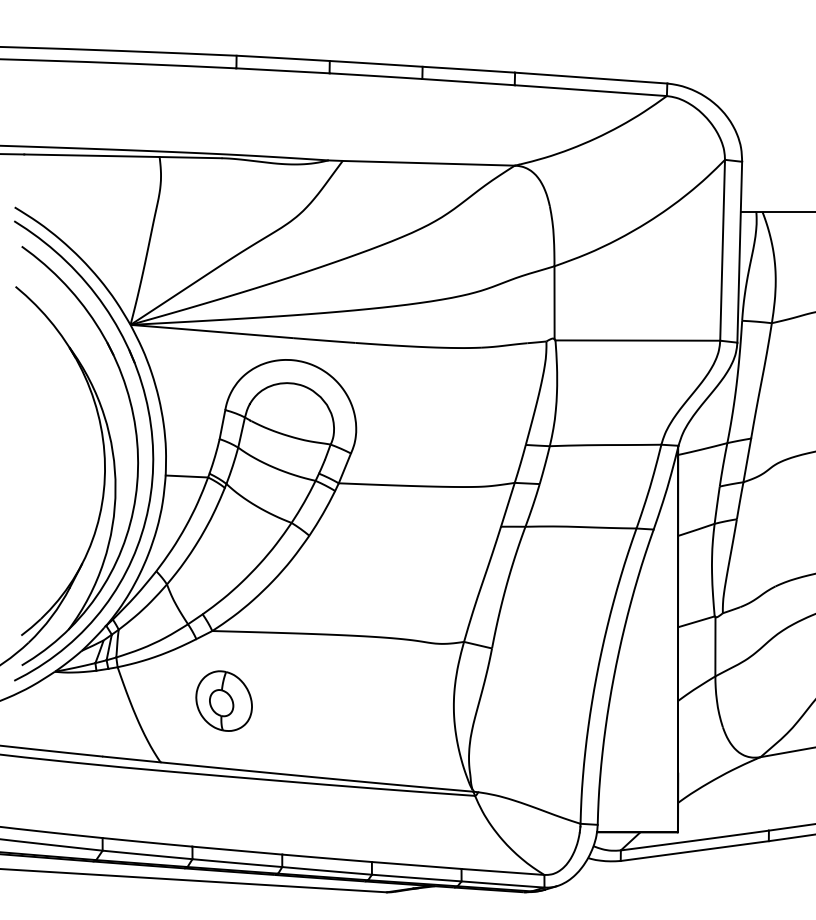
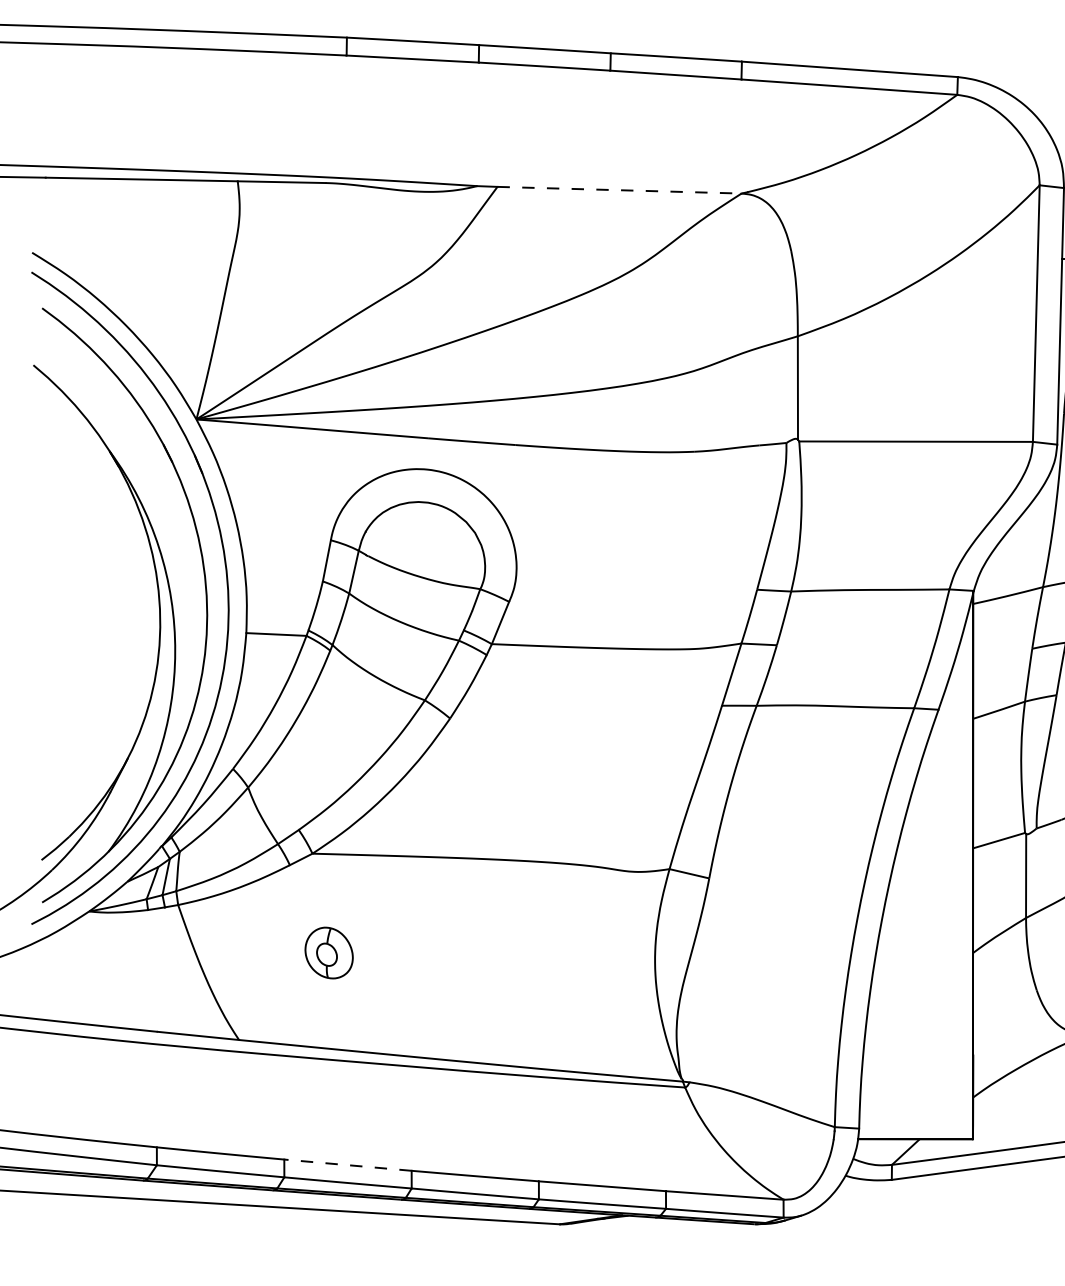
line: (429, 163) -> (620, 190), solid -> dashed
part: (223, 700) -> (328, 952), size x0.6
line: (236, 850) -> (346, 1165), solid -> dashed

